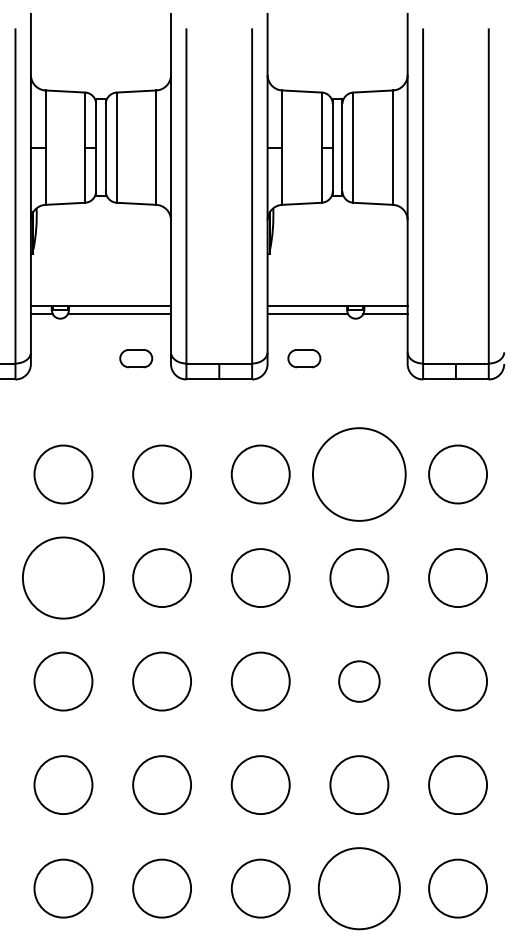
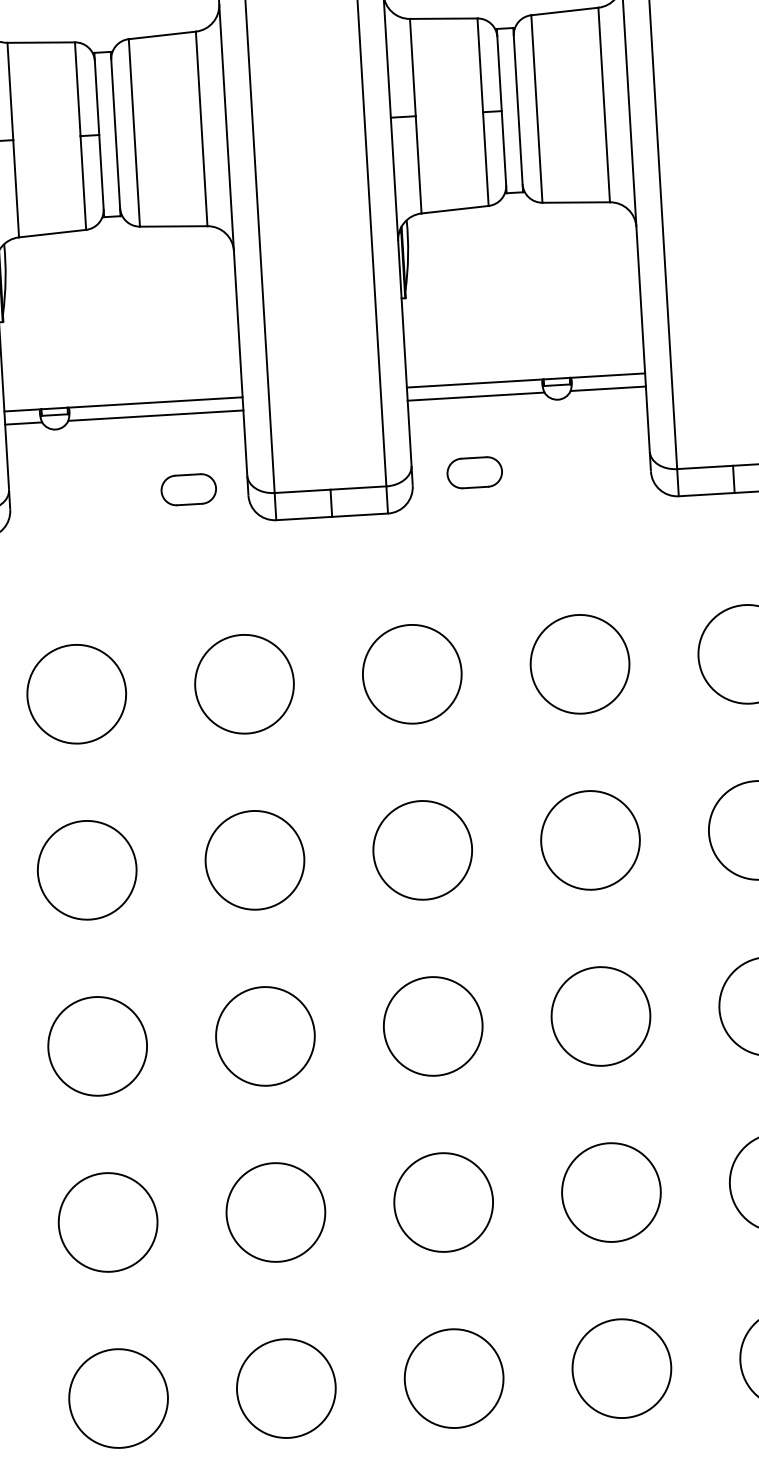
circle: (359, 474) -> (580, 664), size x0.62
circle: (63, 578) -> (87, 871), size x0.71
circle: (359, 681) -> (601, 1016), size x1.43
circle: (359, 888) -> (622, 1368), size x0.71

